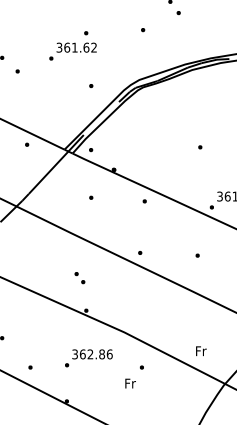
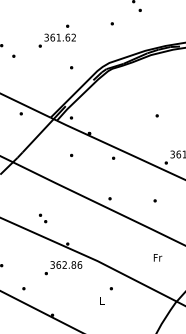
part: (79, 278) -> (42, 218), moved
text: (201, 351) -> (158, 258), moved
text: (88, 358) -> (63, 268), moved
text: (130, 383) -> (102, 301), Fr -> L

